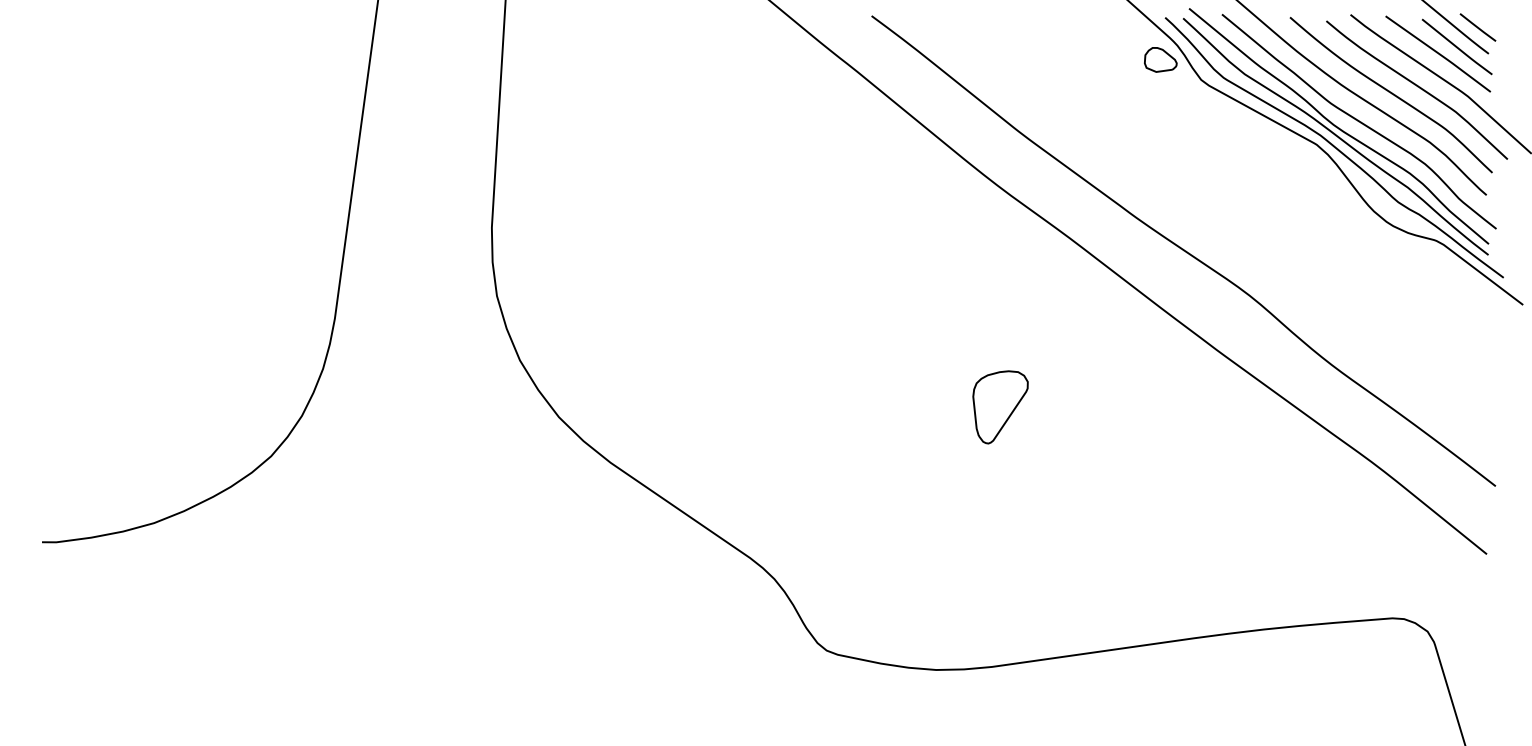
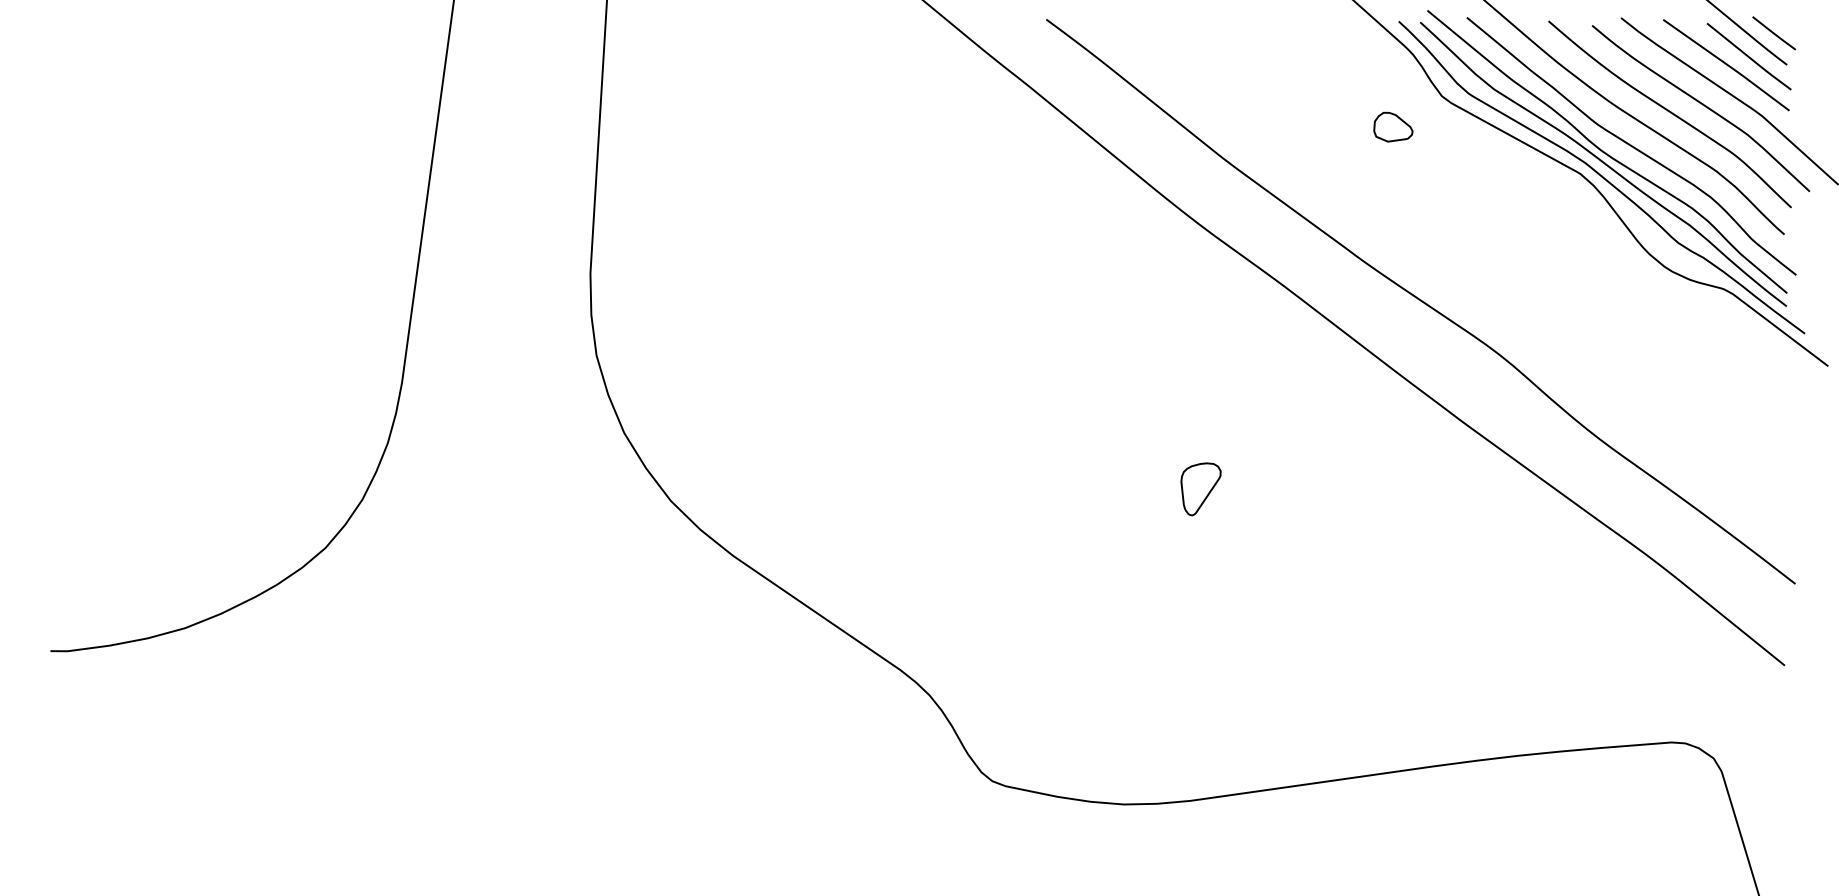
part: (1160, 59) -> (1393, 126), moved
part: (1000, 407) -> (1200, 489), size x0.6

